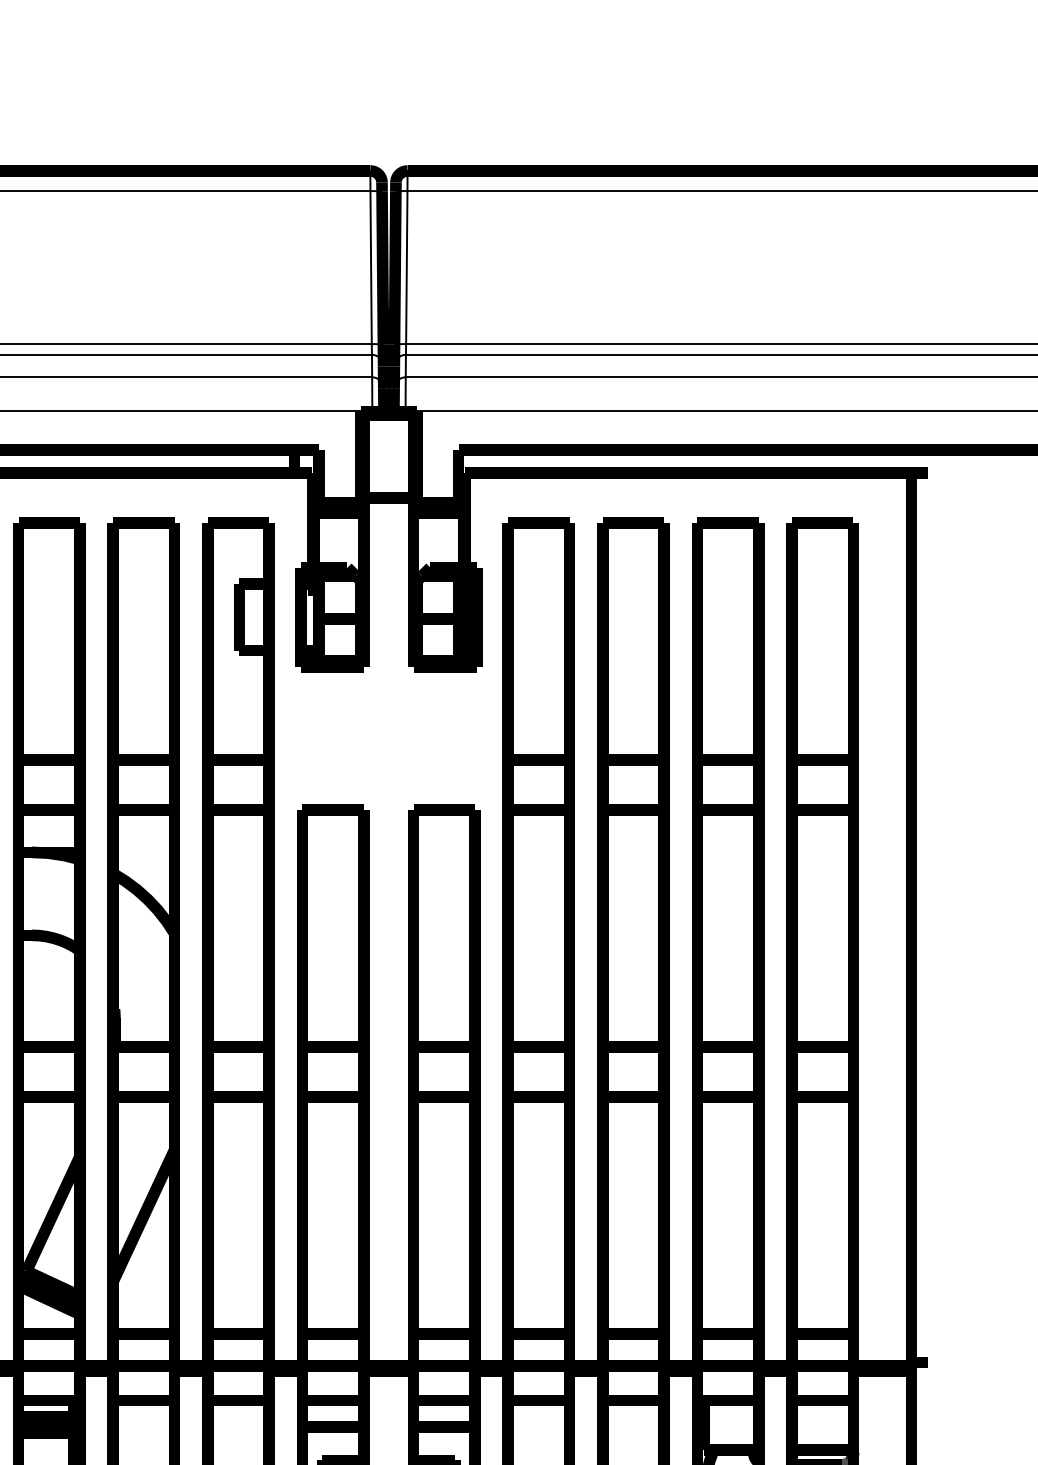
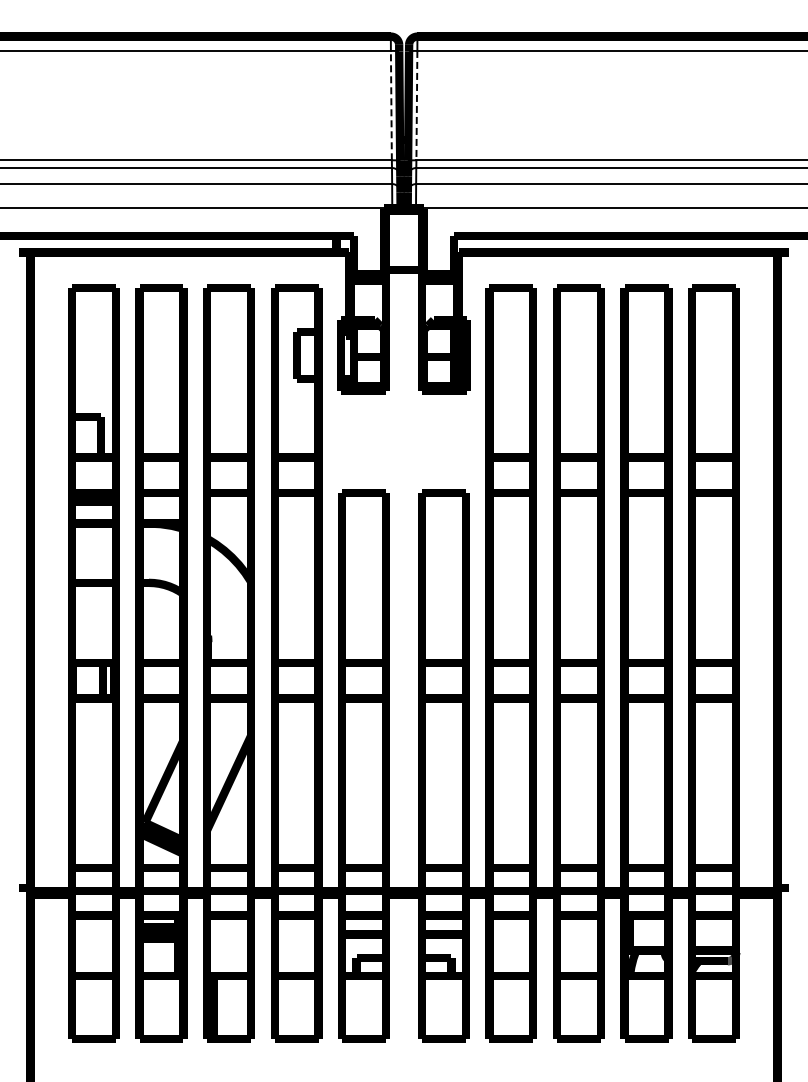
line: (371, 267) -> (391, 105), solid -> dashed
line: (406, 267) -> (416, 105), solid -> dashed

